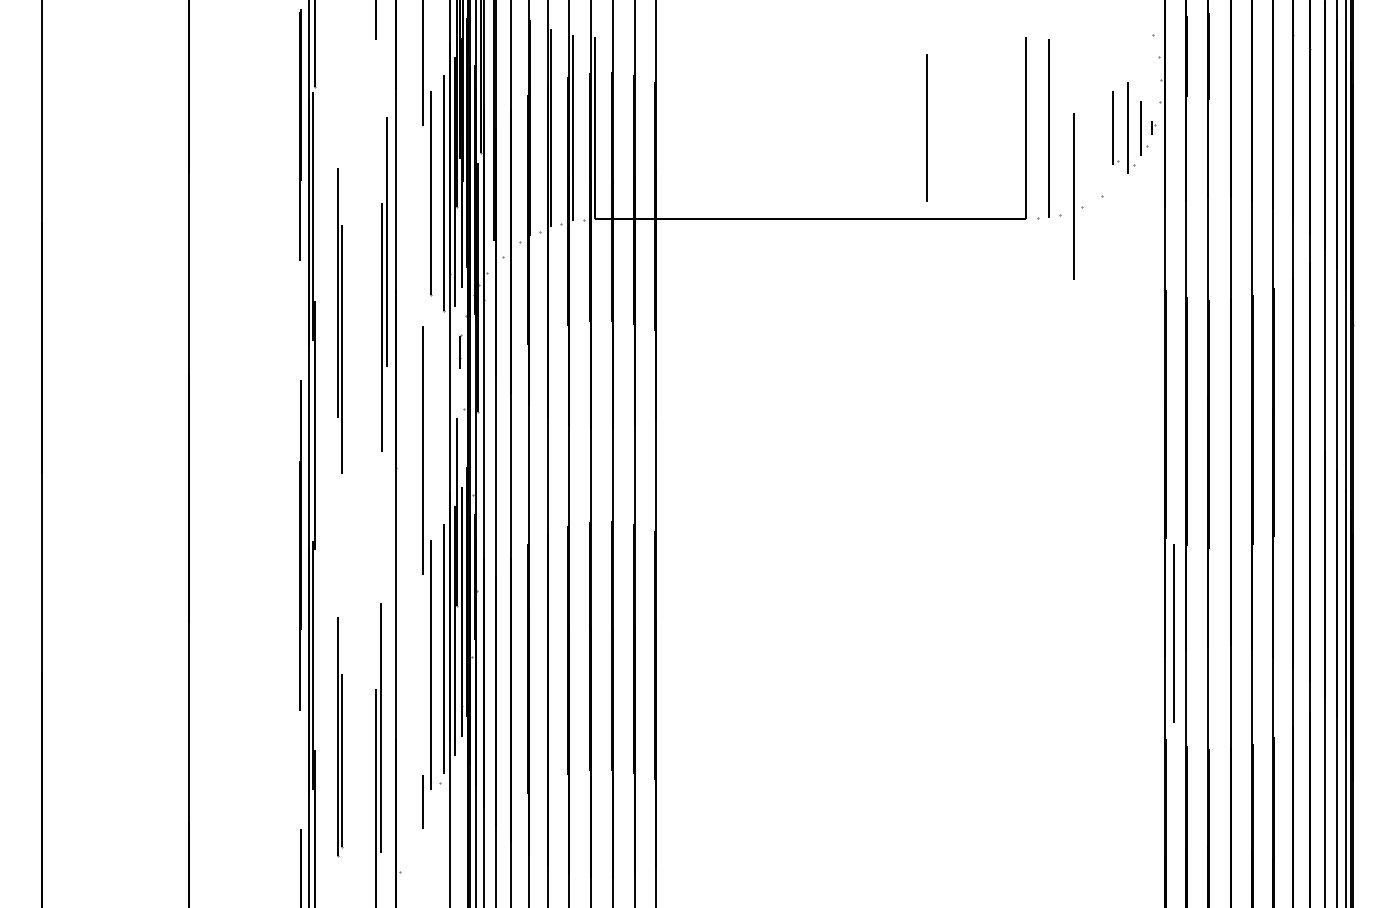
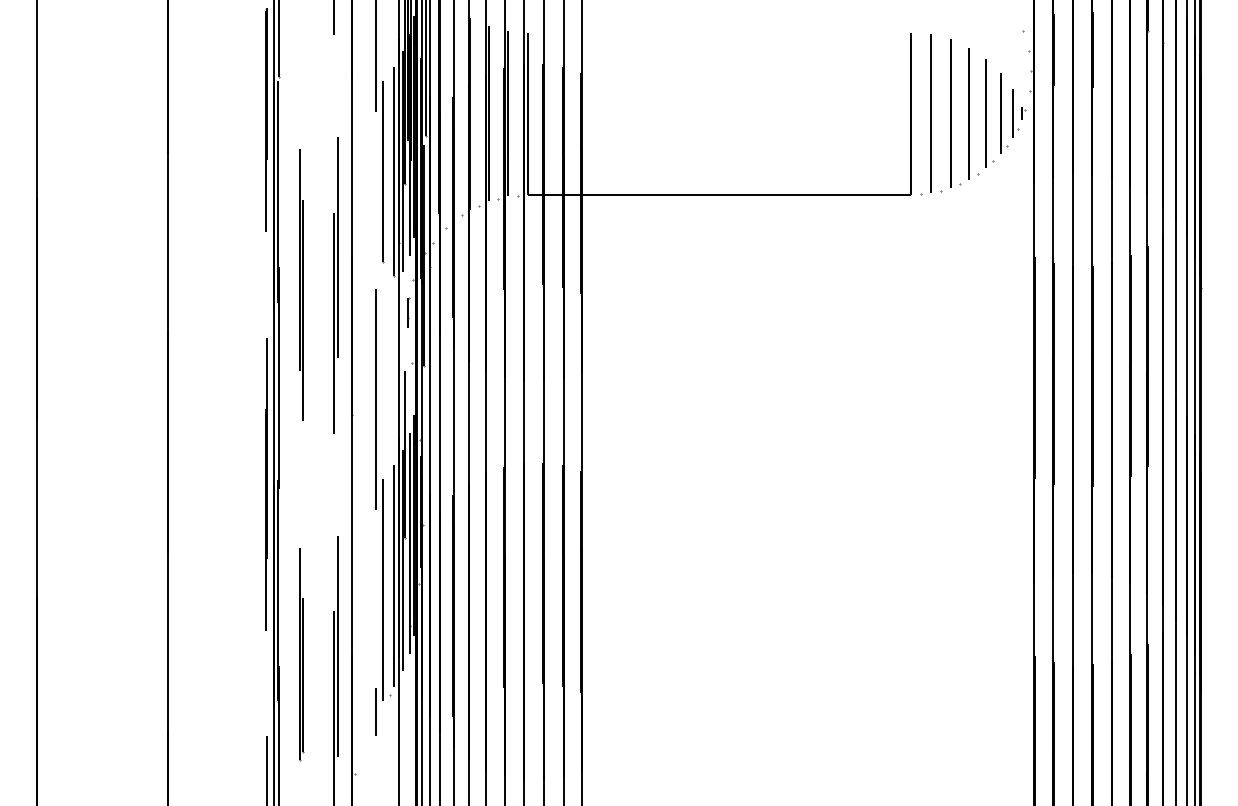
line: (926, 127) -> (968, 113), moved
part: (1115, 128) -> (990, 114), size x1.67
line: (1073, 196) -> (950, 114), moved
part: (384, 284) -> (335, 285), moved
line: (1173, 633) -> (1041, 562), removed

